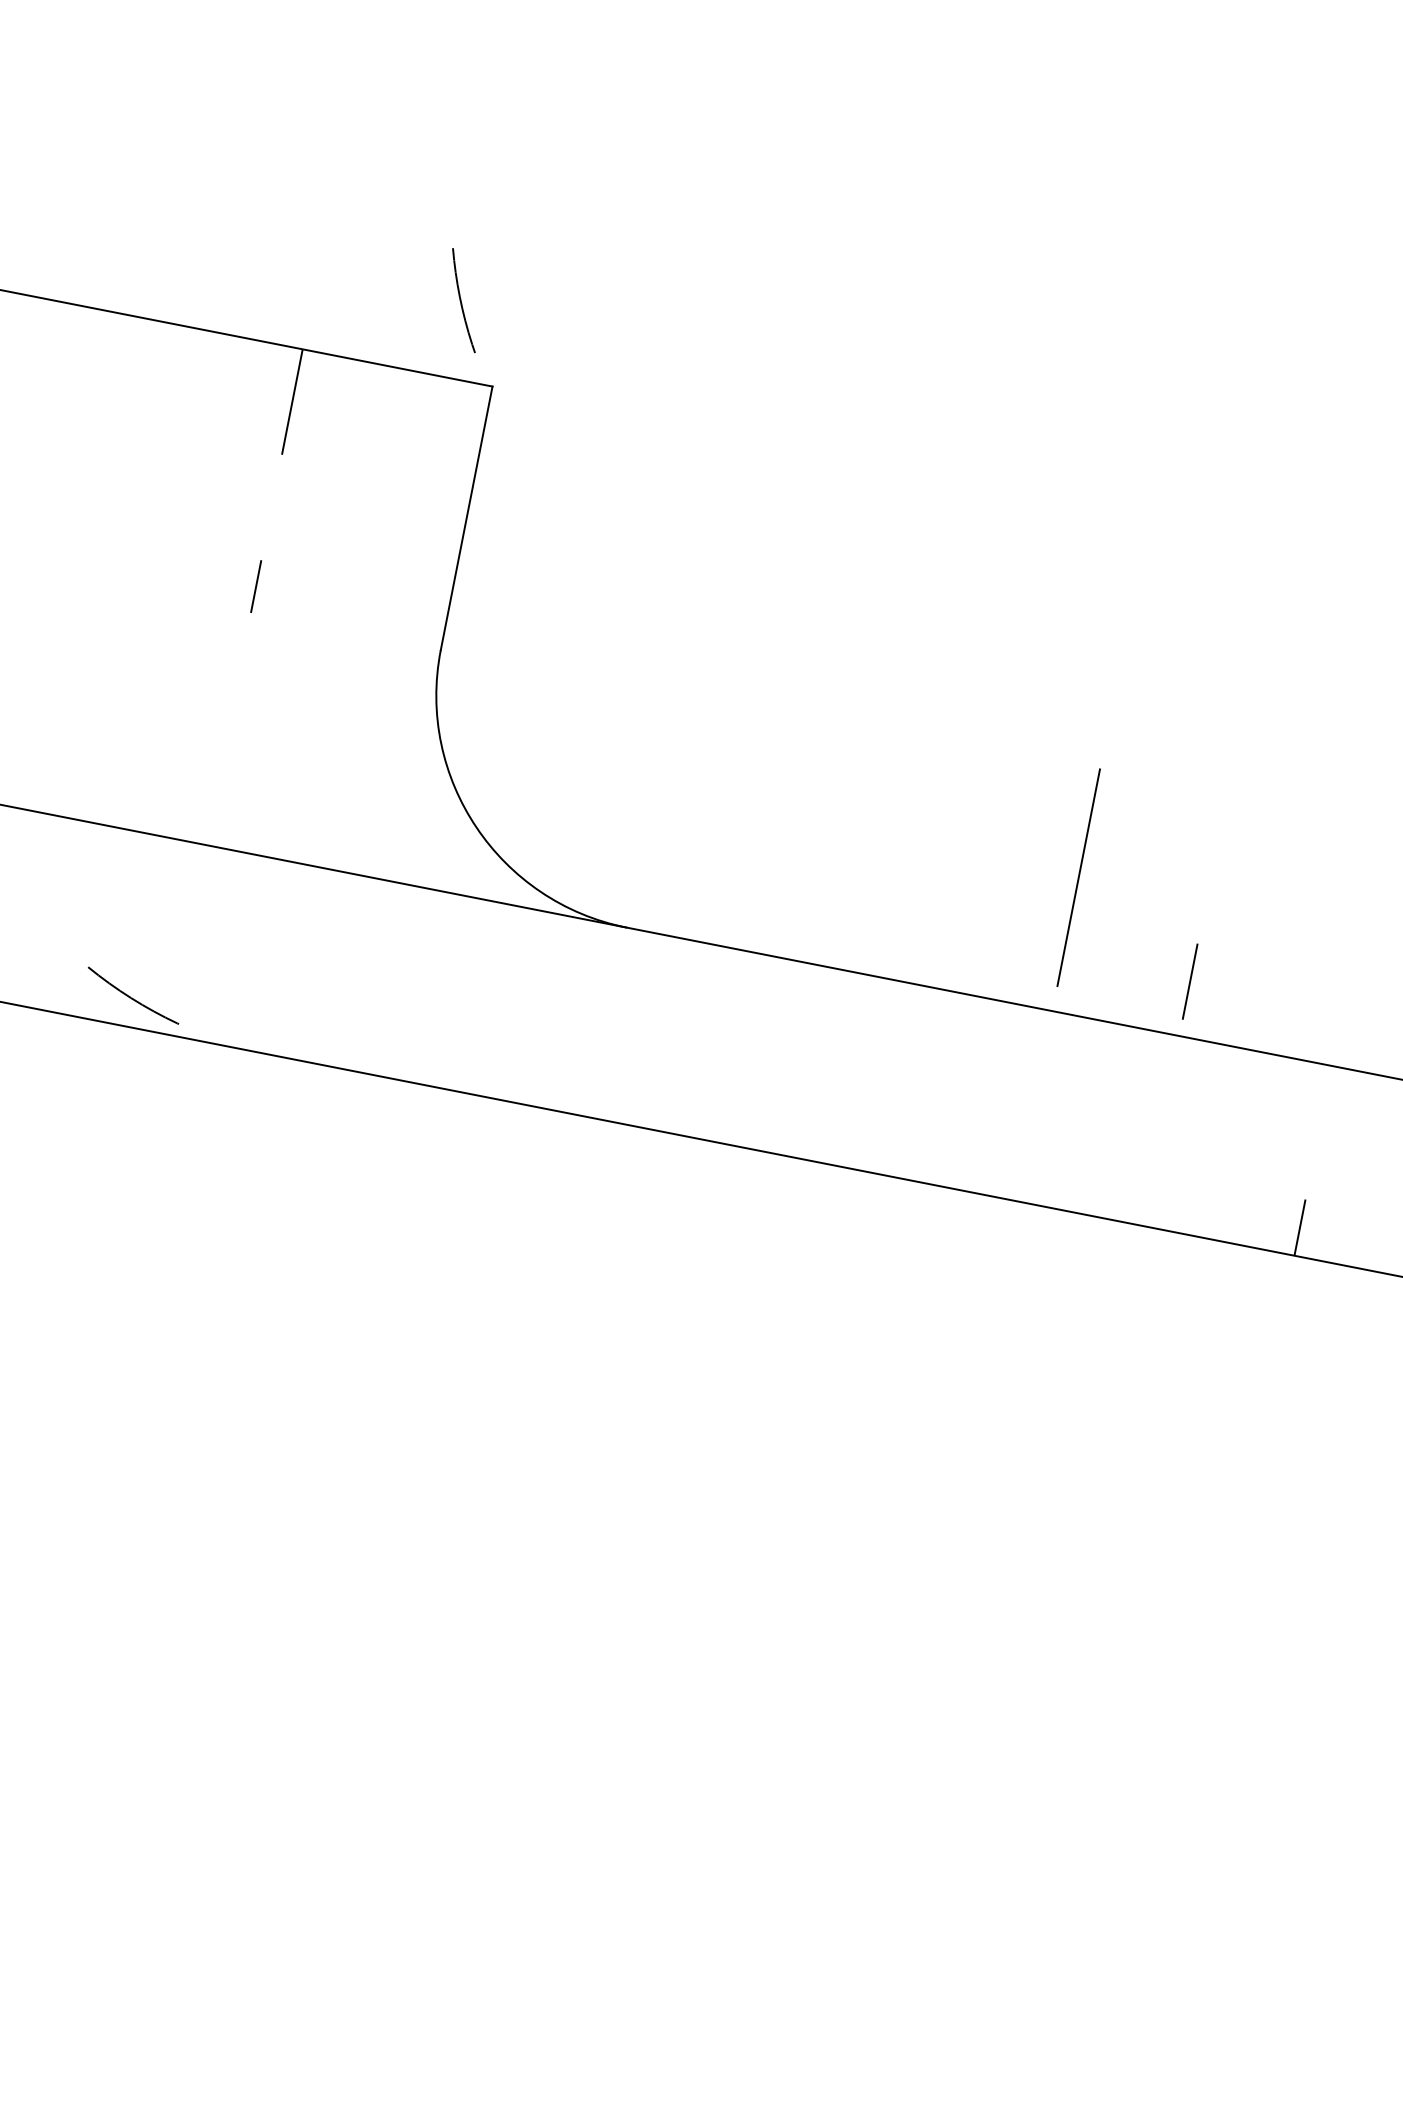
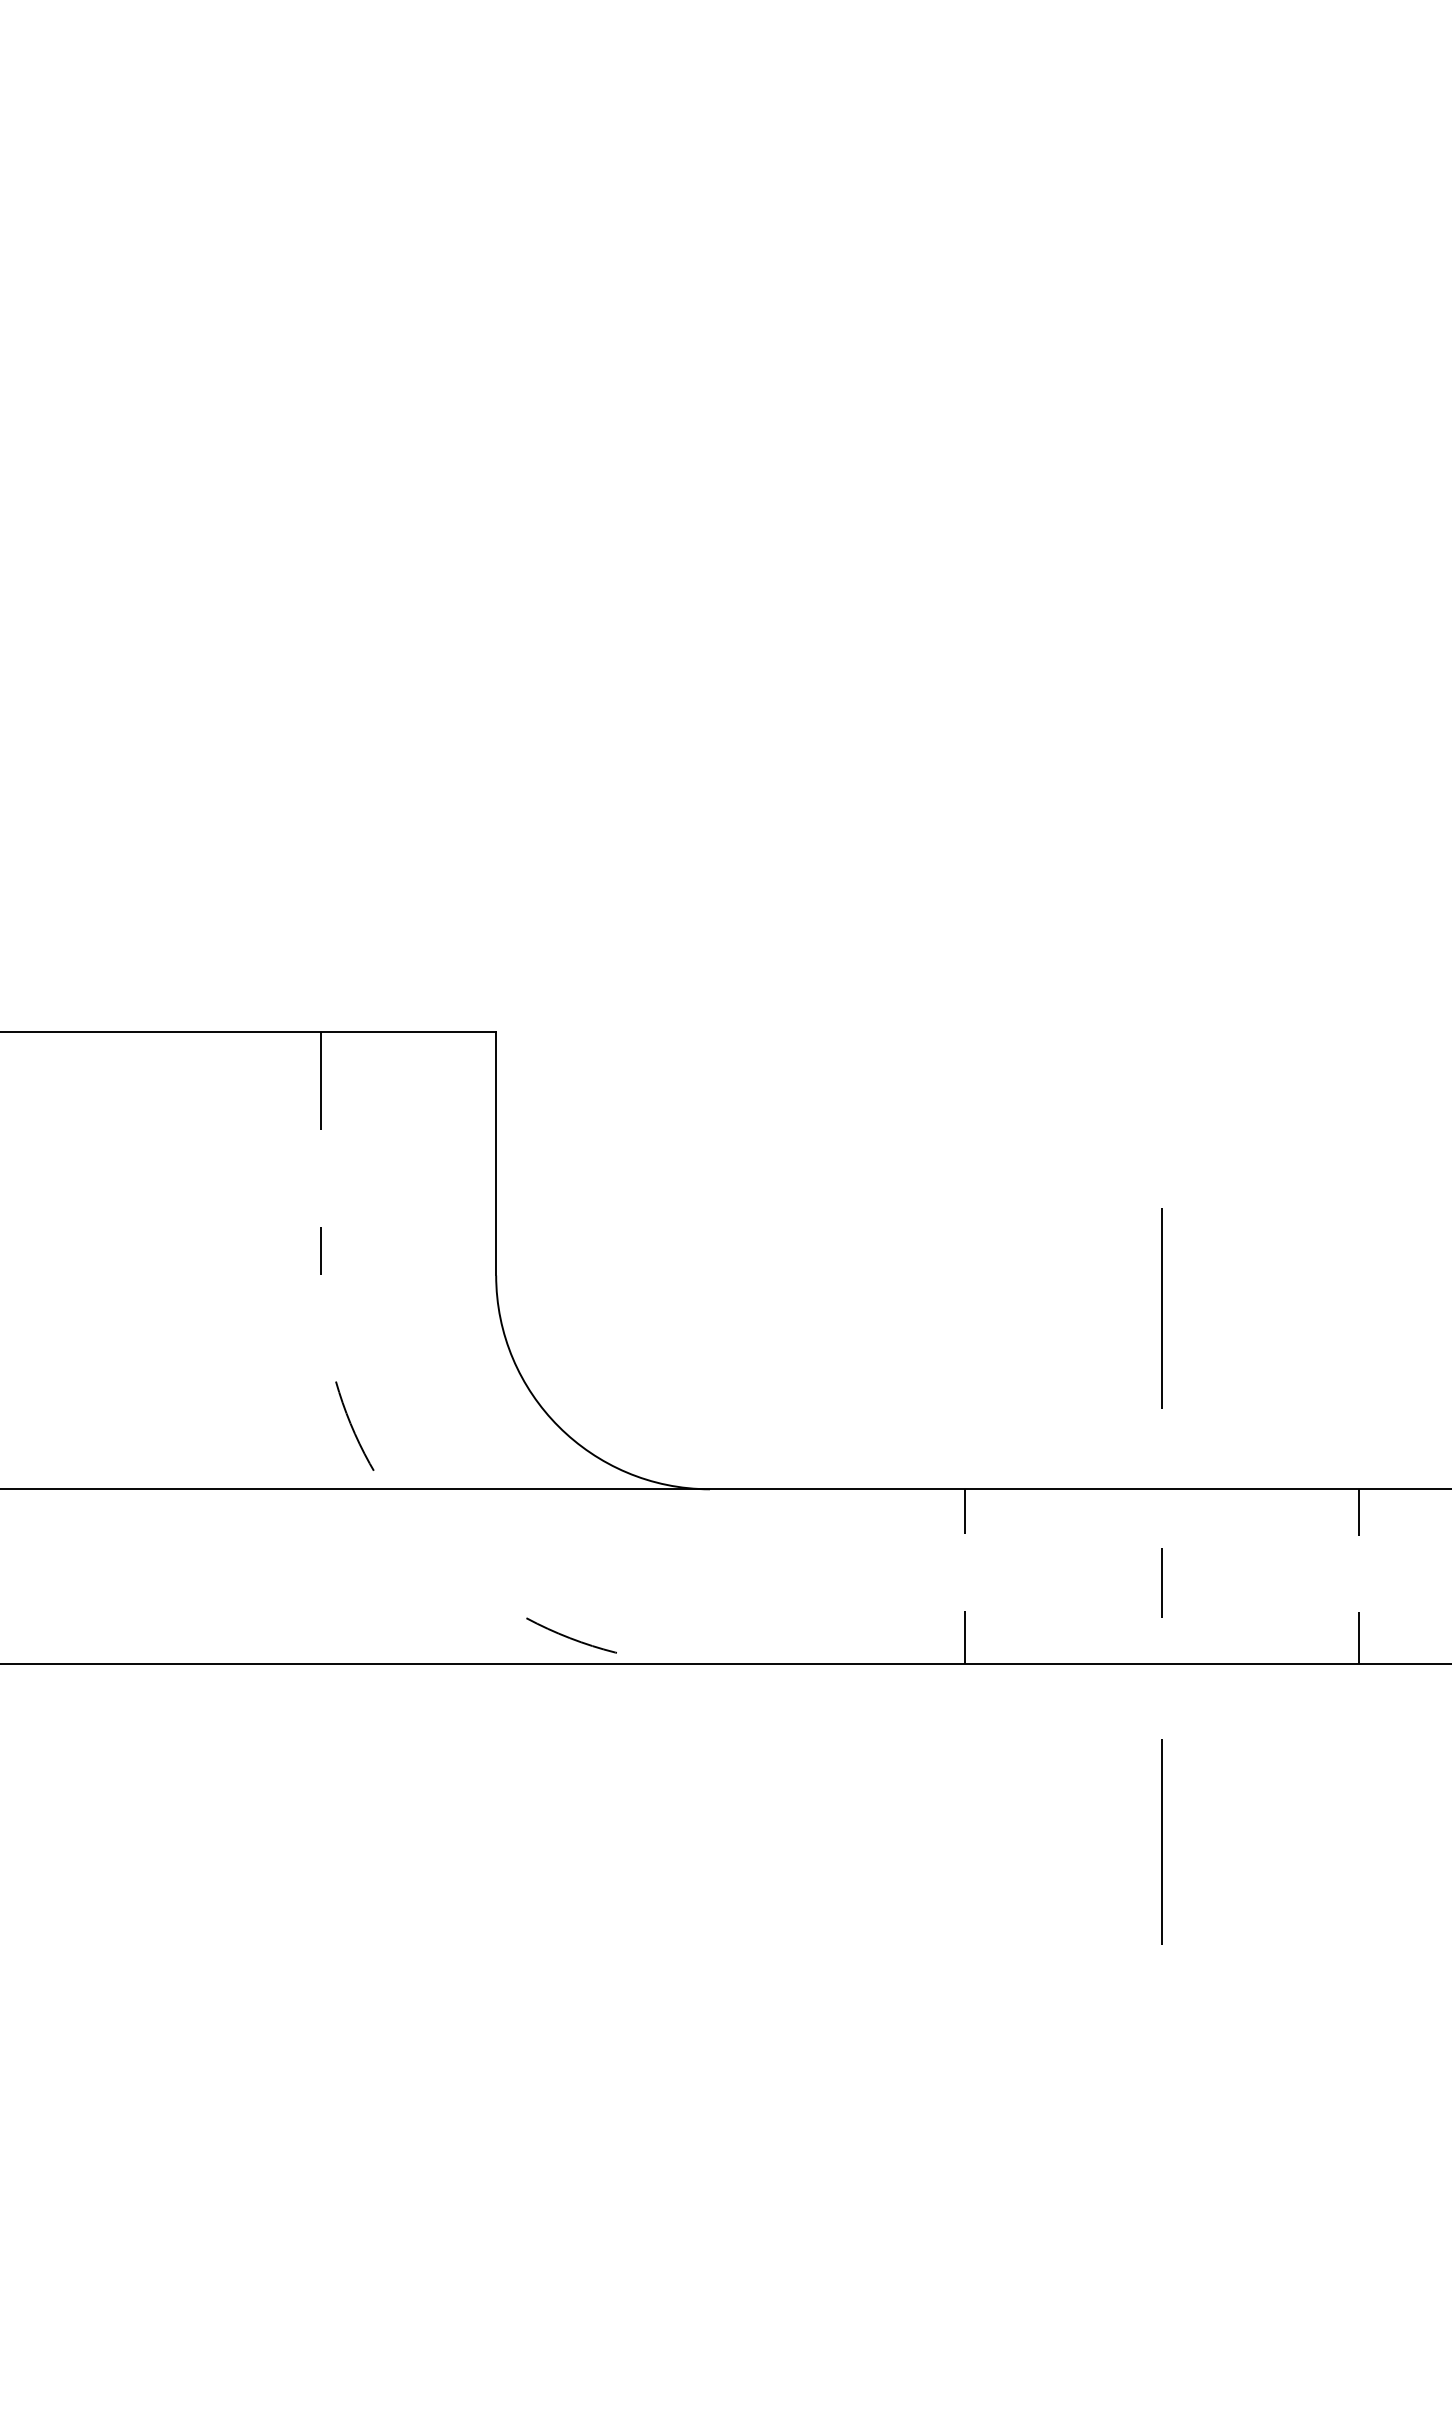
arc: (461, 299) -> (352, 1425), moved
line: (1078, 877) -> (1161, 1308), moved
line: (1189, 980) -> (1161, 1582), moved
arc: (132, 997) -> (571, 1637), moved
line: (898, 1005) -> (964, 1511), added
line: (1327, 1091) -> (1359, 1512), added
line: (871, 1142) -> (964, 1637), added
line: (1042, 1405) -> (1161, 1841), added

